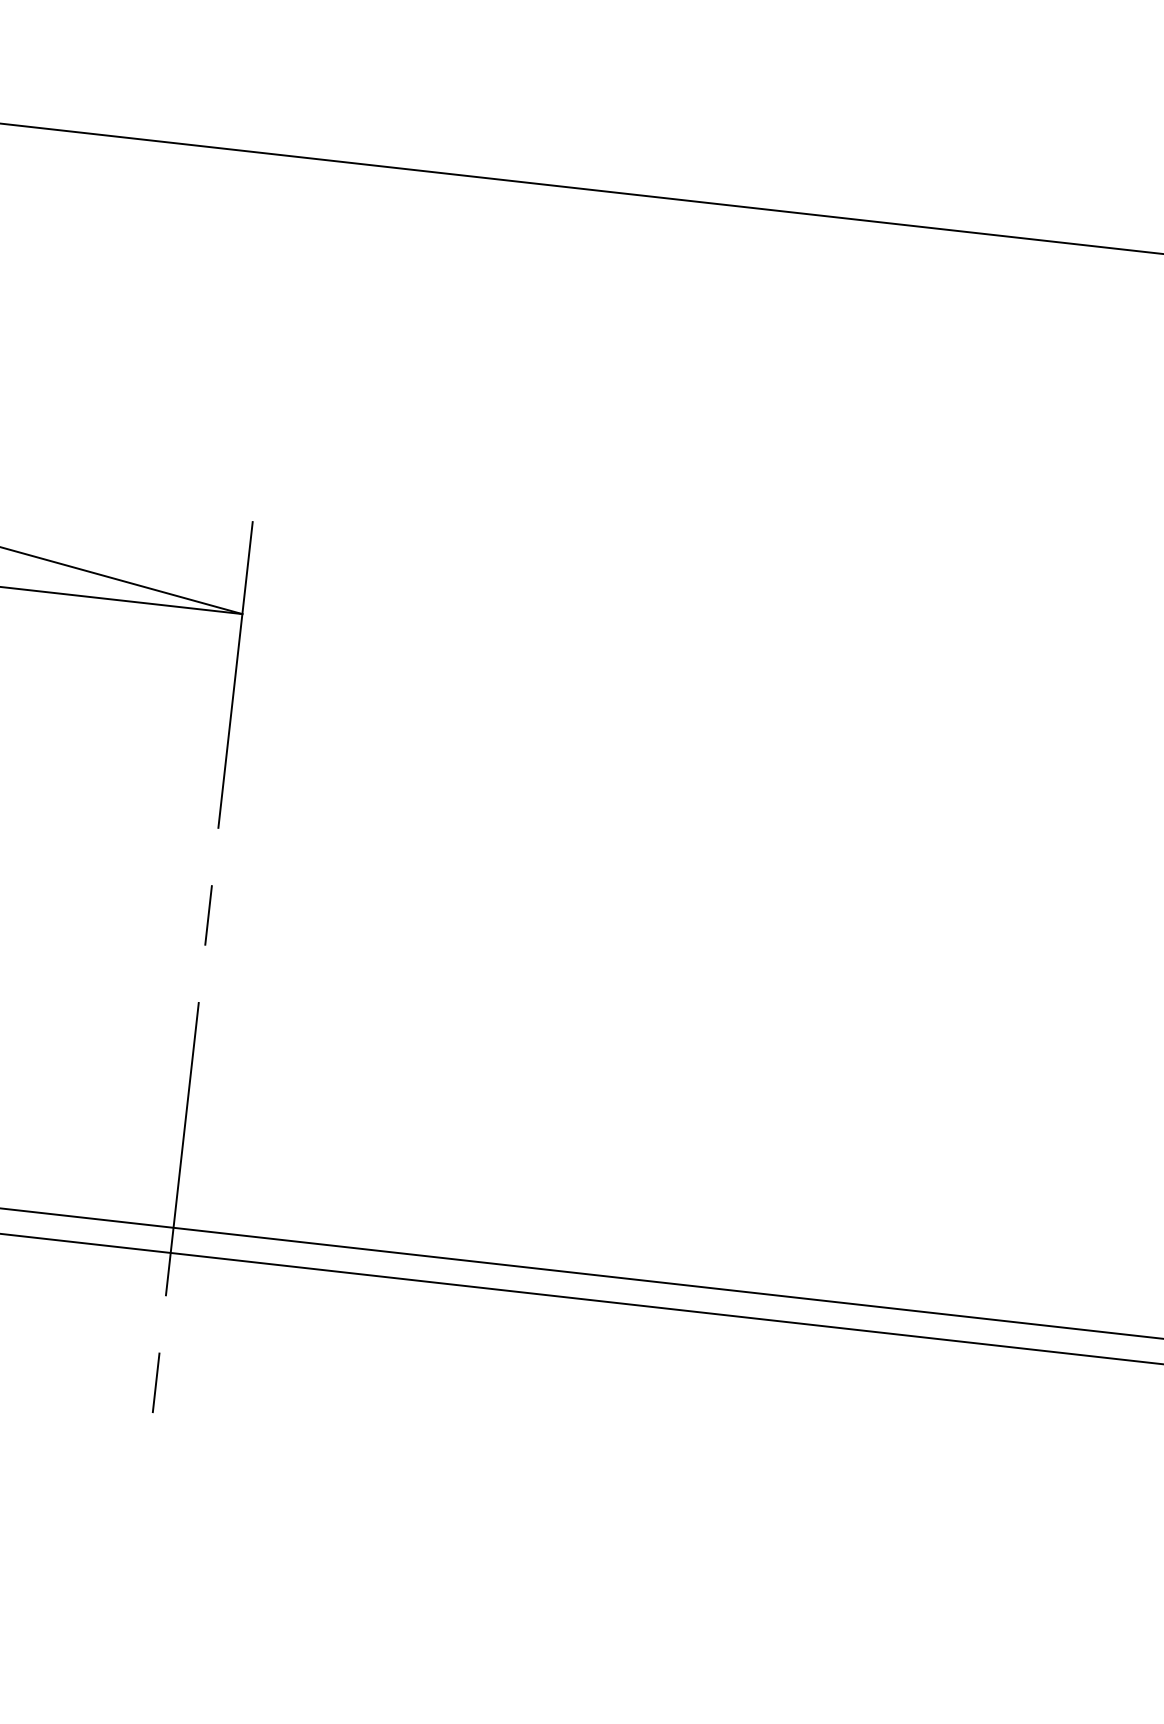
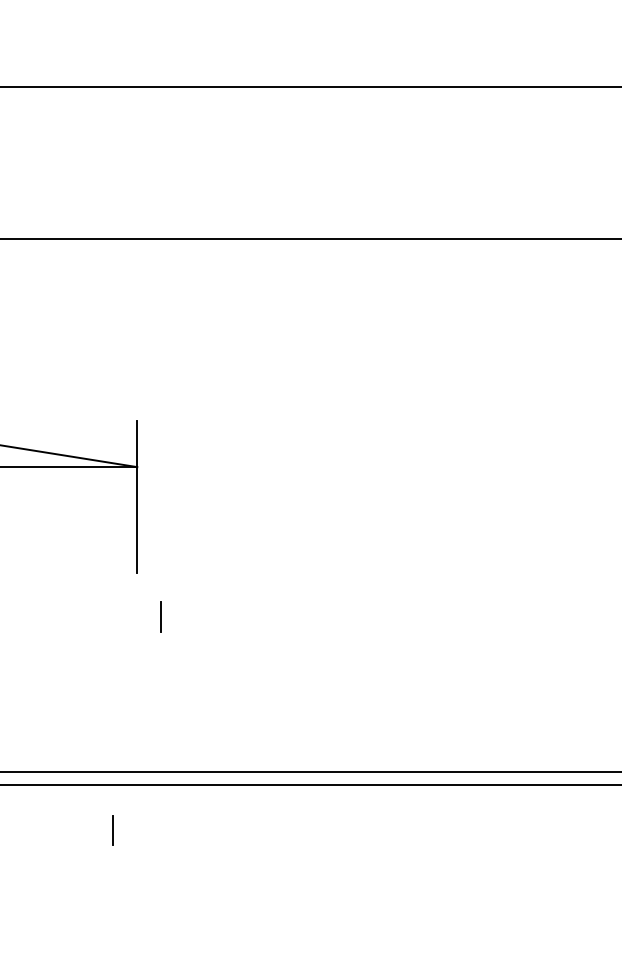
line: (207, 914) -> (160, 616), moved
line: (182, 1149) -> (137, 733), removed
line: (154, 1382) -> (112, 830), moved

